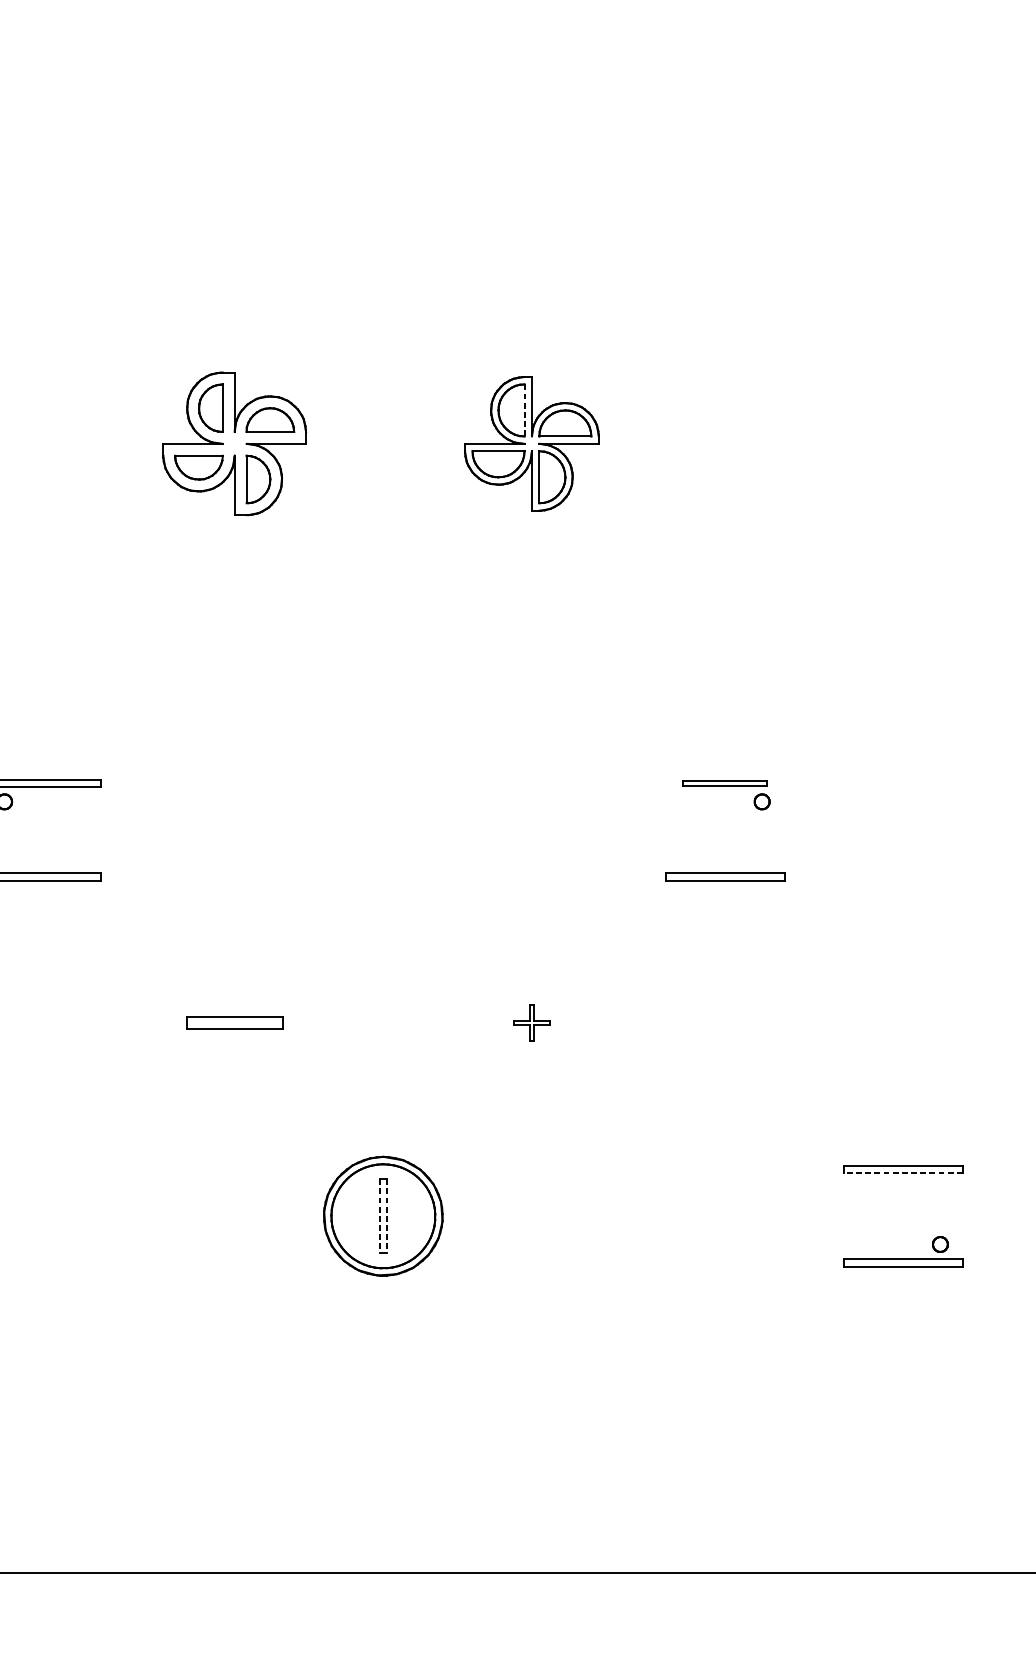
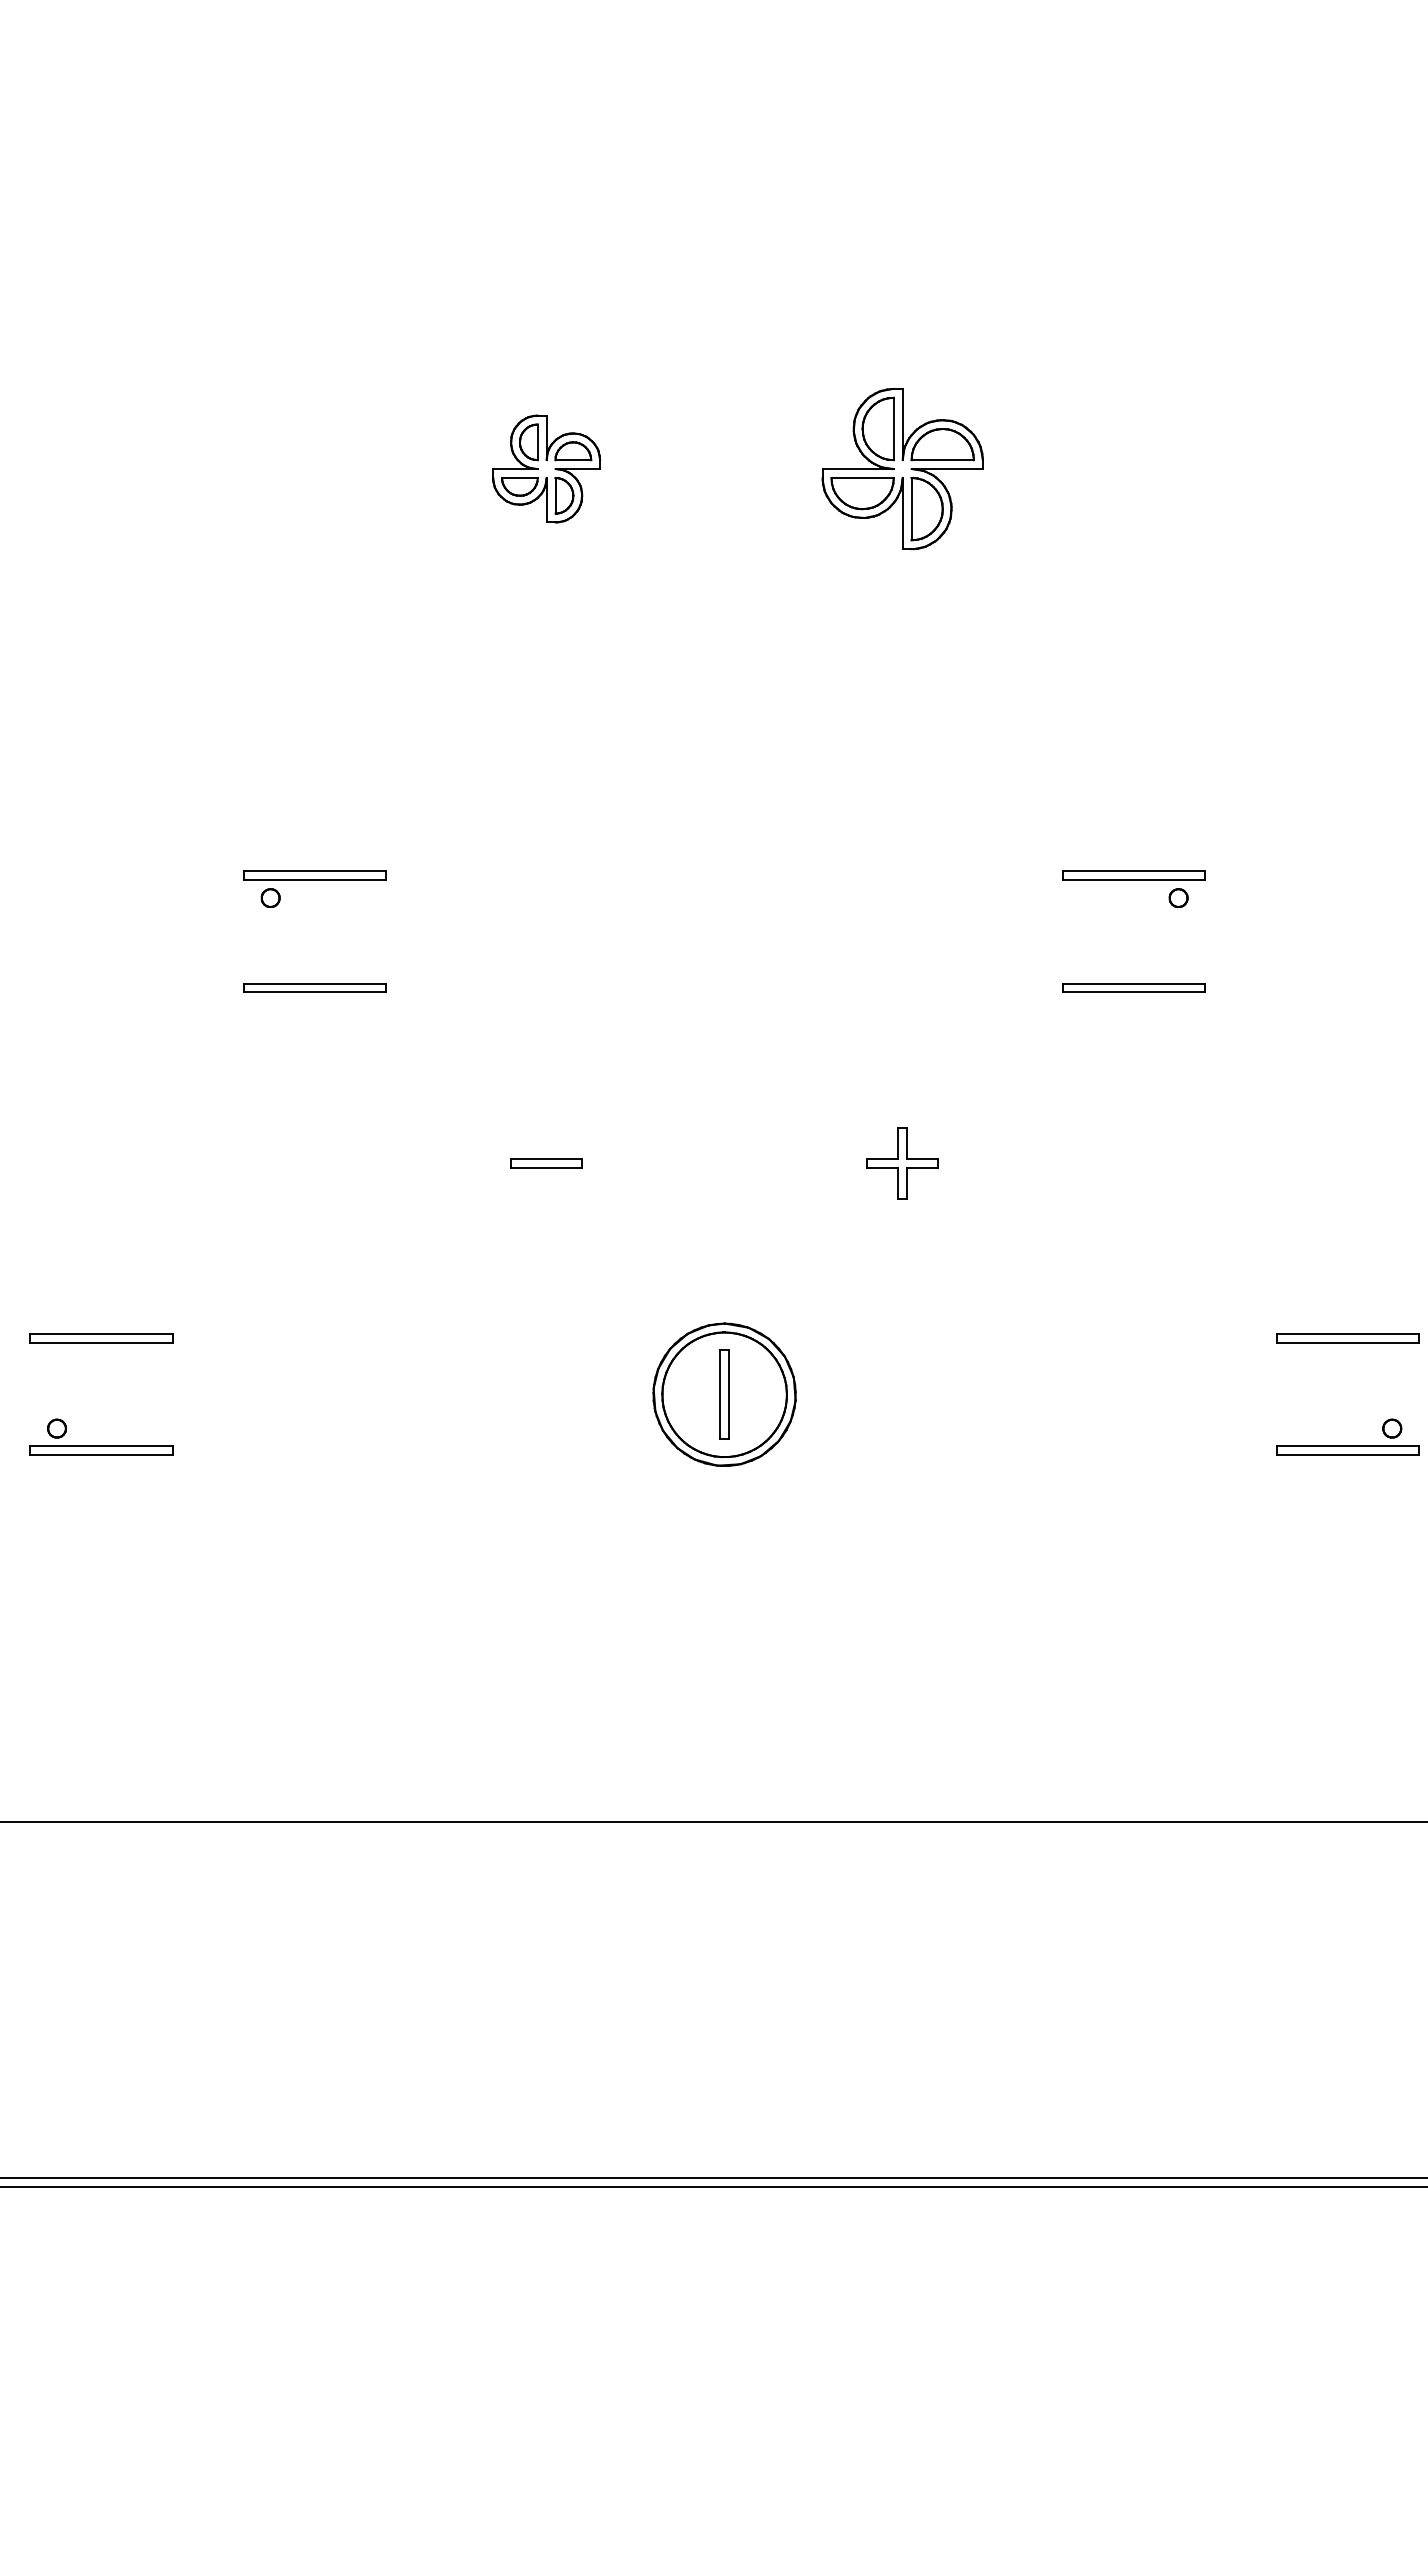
line: (524, 410) -> (893, 429), dashed -> solid
part: (234, 443) -> (546, 468), size x0.62
part: (724, 782) -> (1133, 875), size x1.43
part: (234, 1023) -> (546, 1163), size x0.62
part: (531, 1023) -> (902, 1163), size x1.67
line: (903, 1173) -> (1347, 1343), dashed -> solid
line: (379, 1216) -> (720, 1394), dashed -> solid
line: (387, 1216) -> (729, 1394), dashed -> solid

